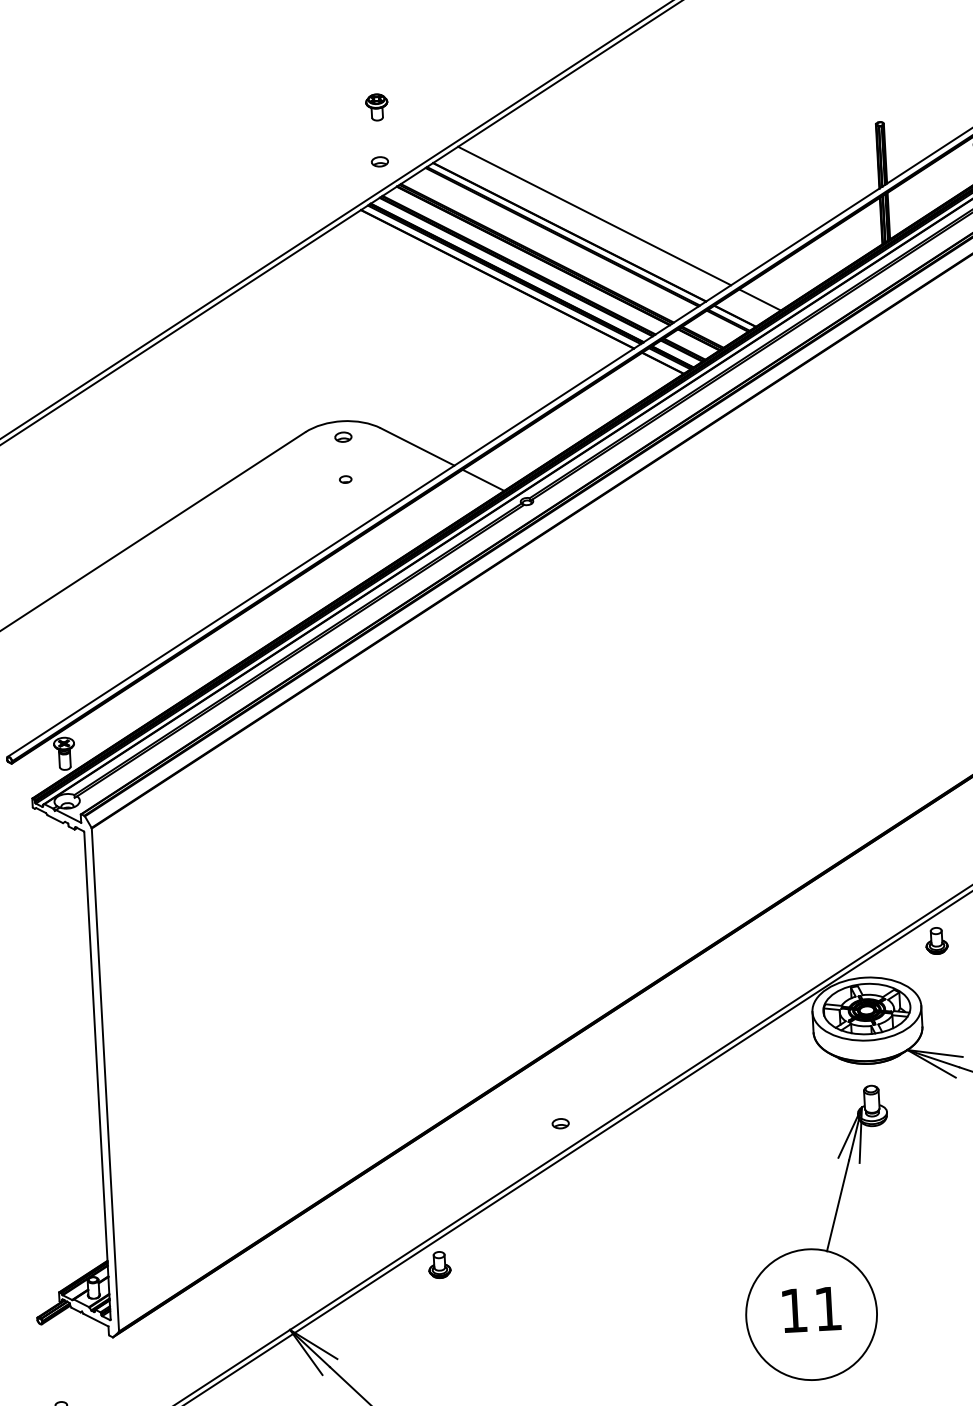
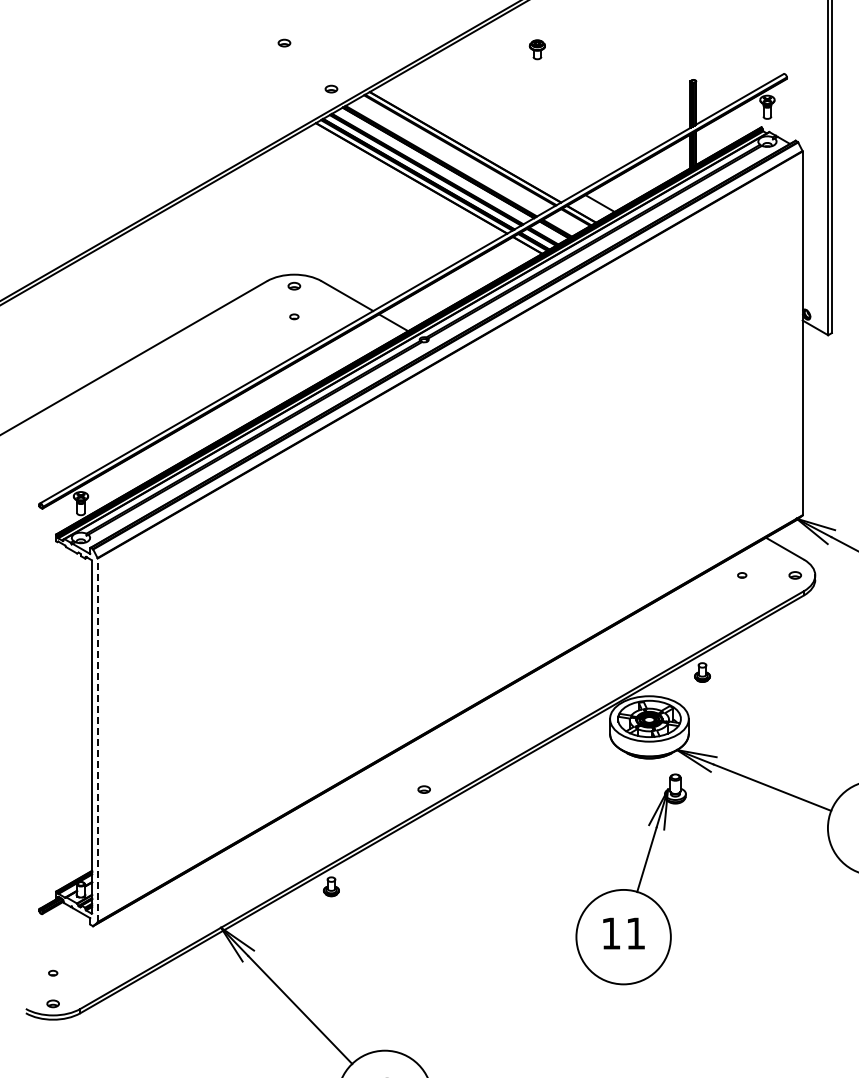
part: (311, 100) -> (284, 42), added
part: (375, 107) -> (536, 49), moved
line: (593, 215) -> (483, 136), removed
line: (105, 1080) -> (97, 740), solid -> dashed
part: (828, 1239) -> (638, 883), moved

